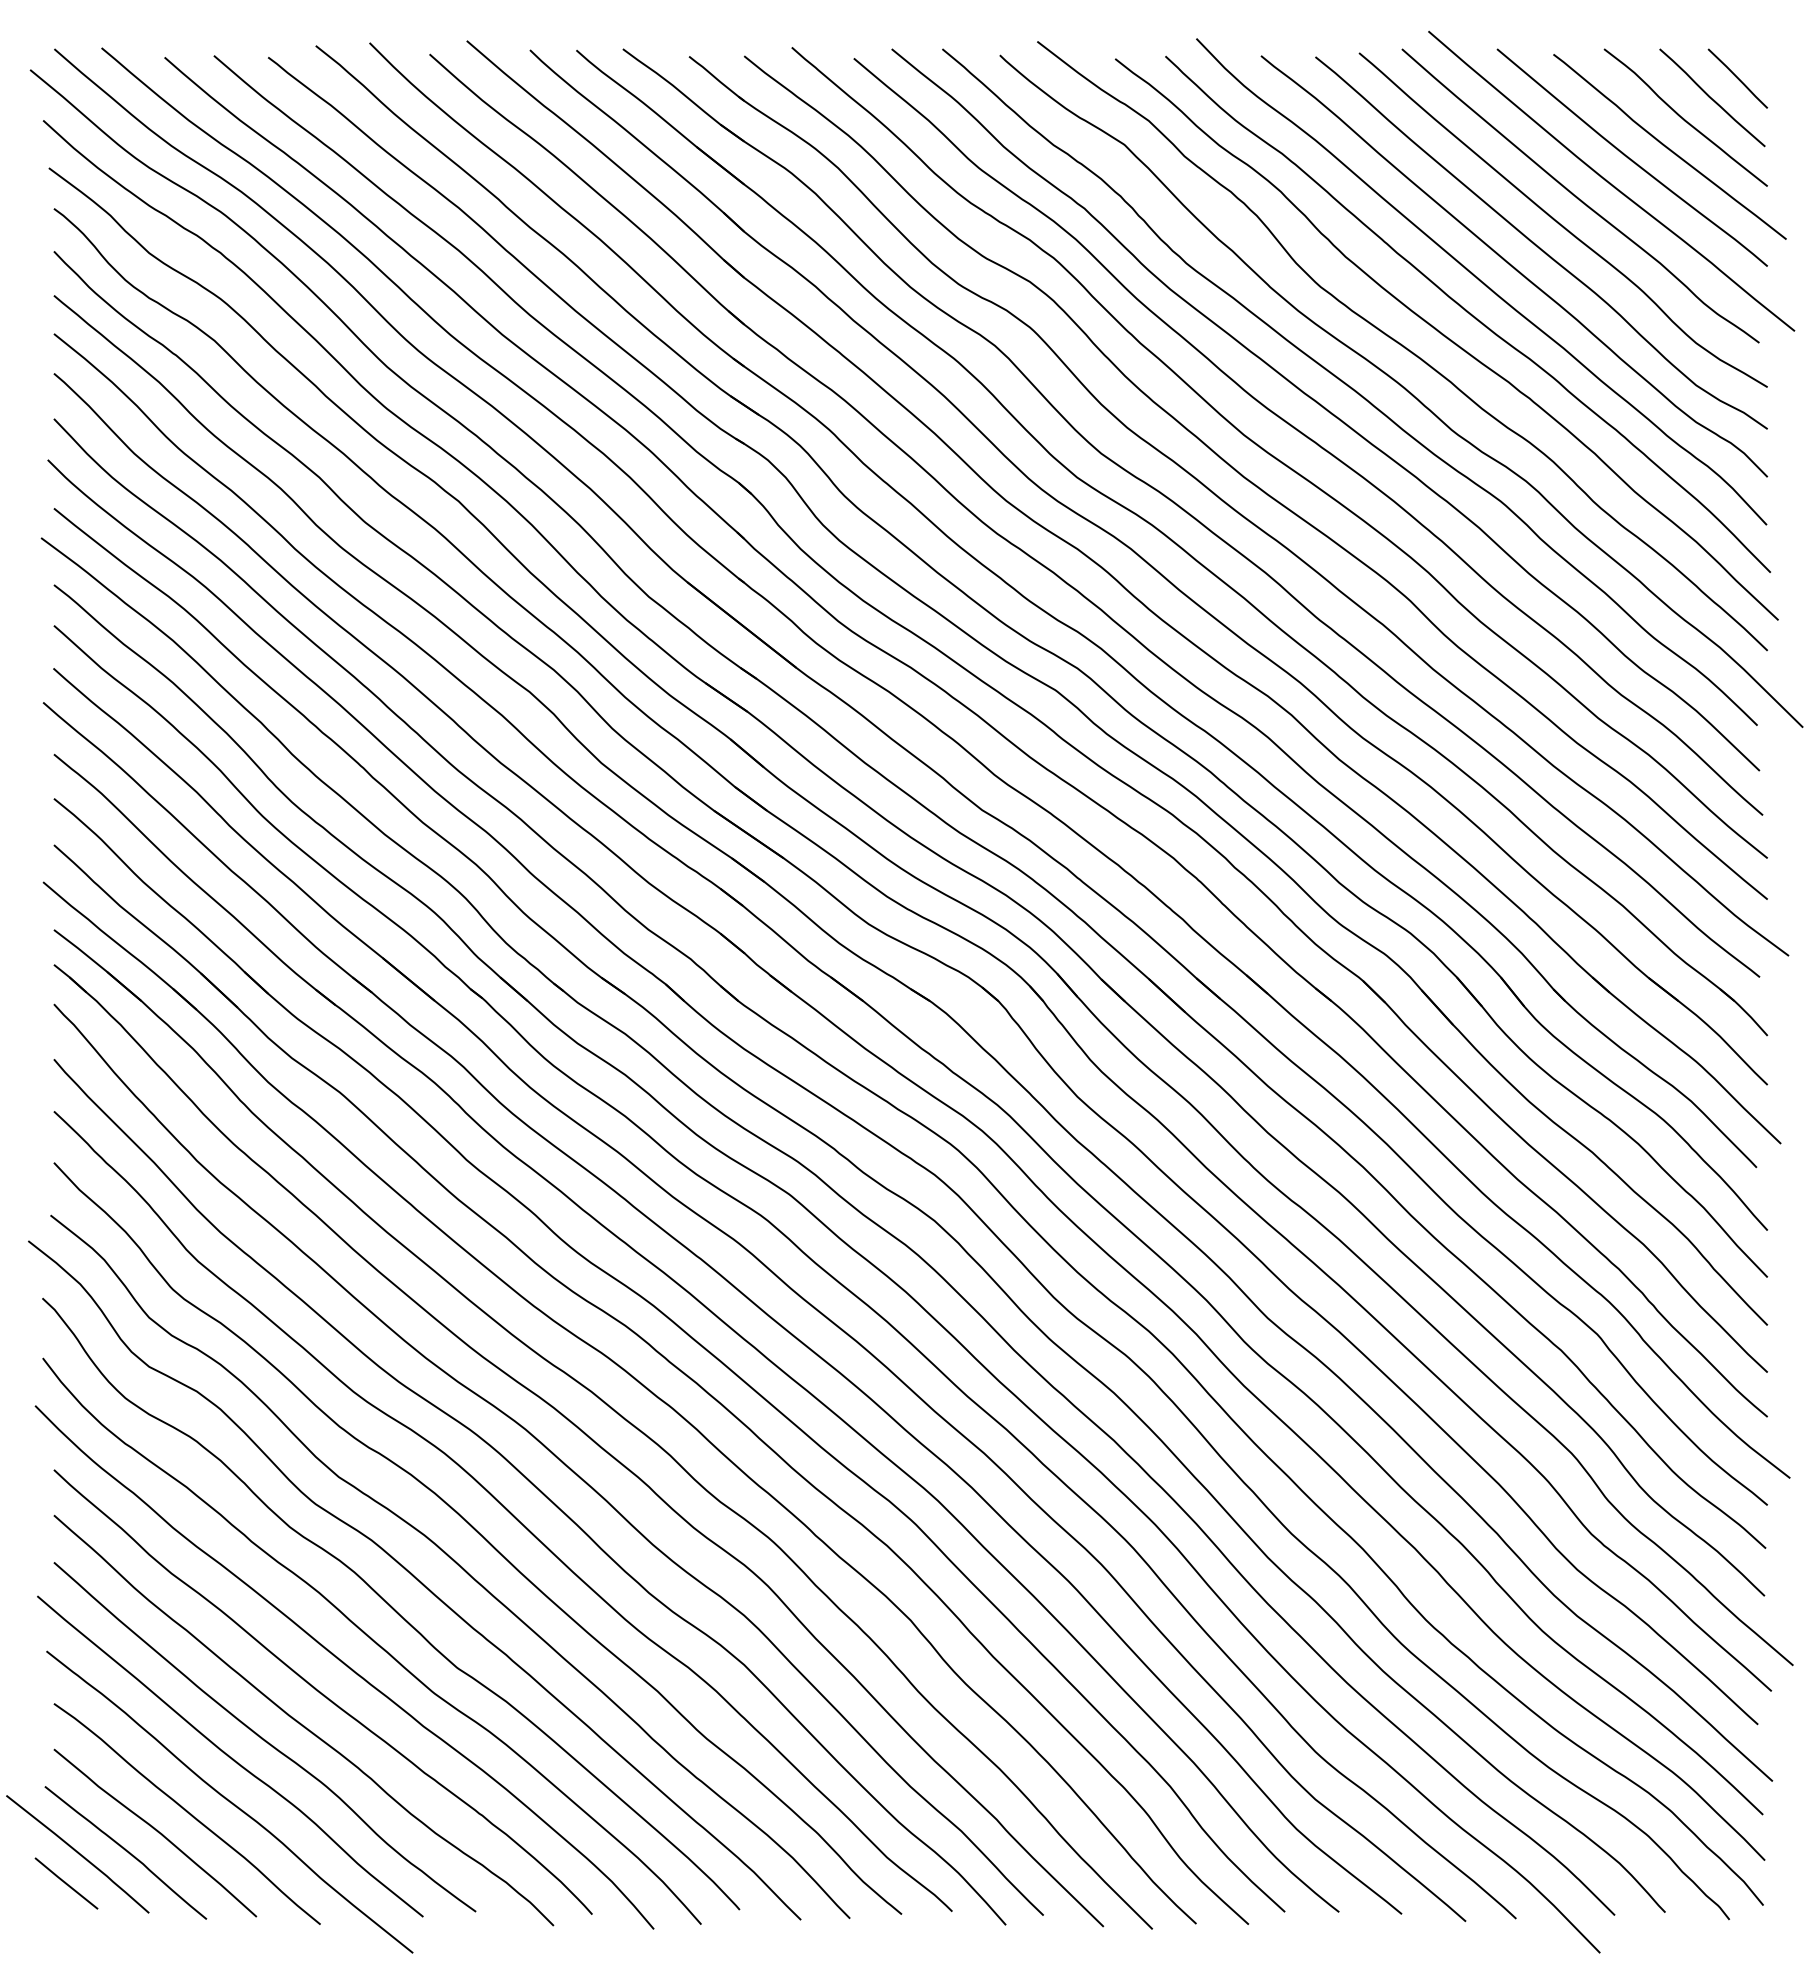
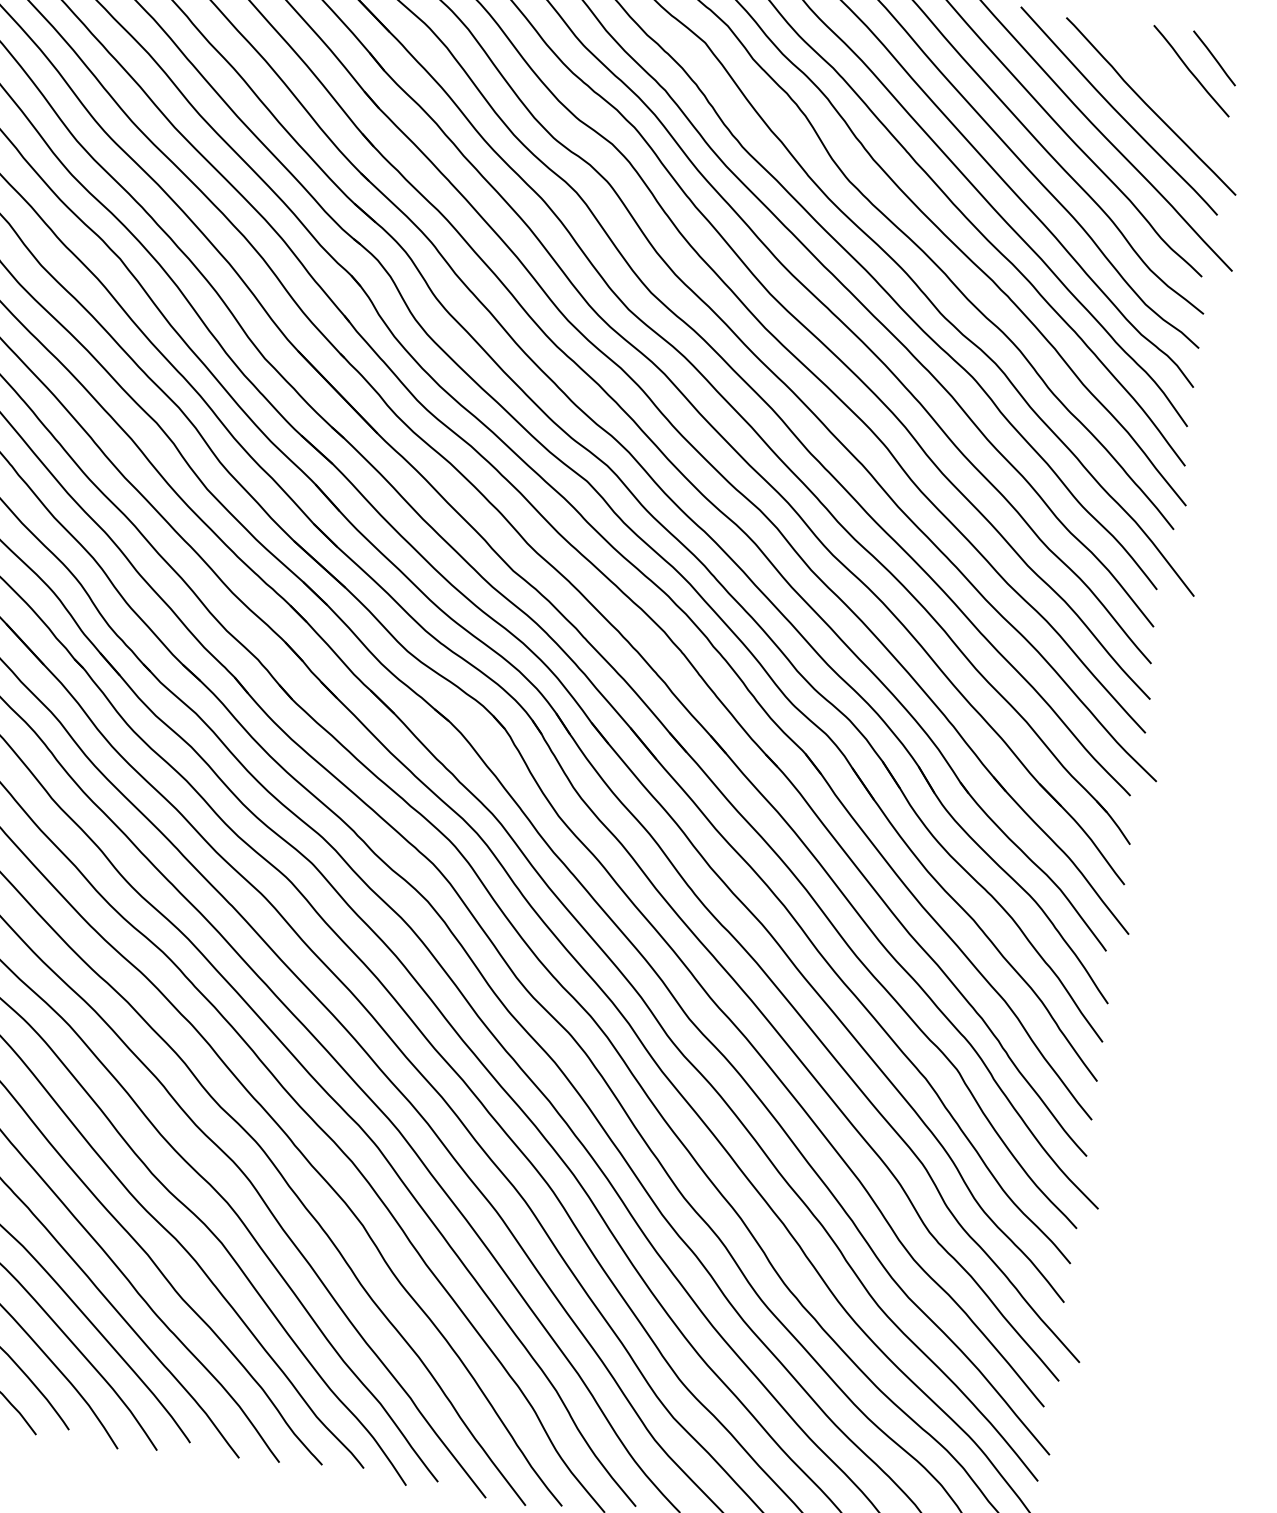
curve: (1684, 118) -> (1166, 84), removed

